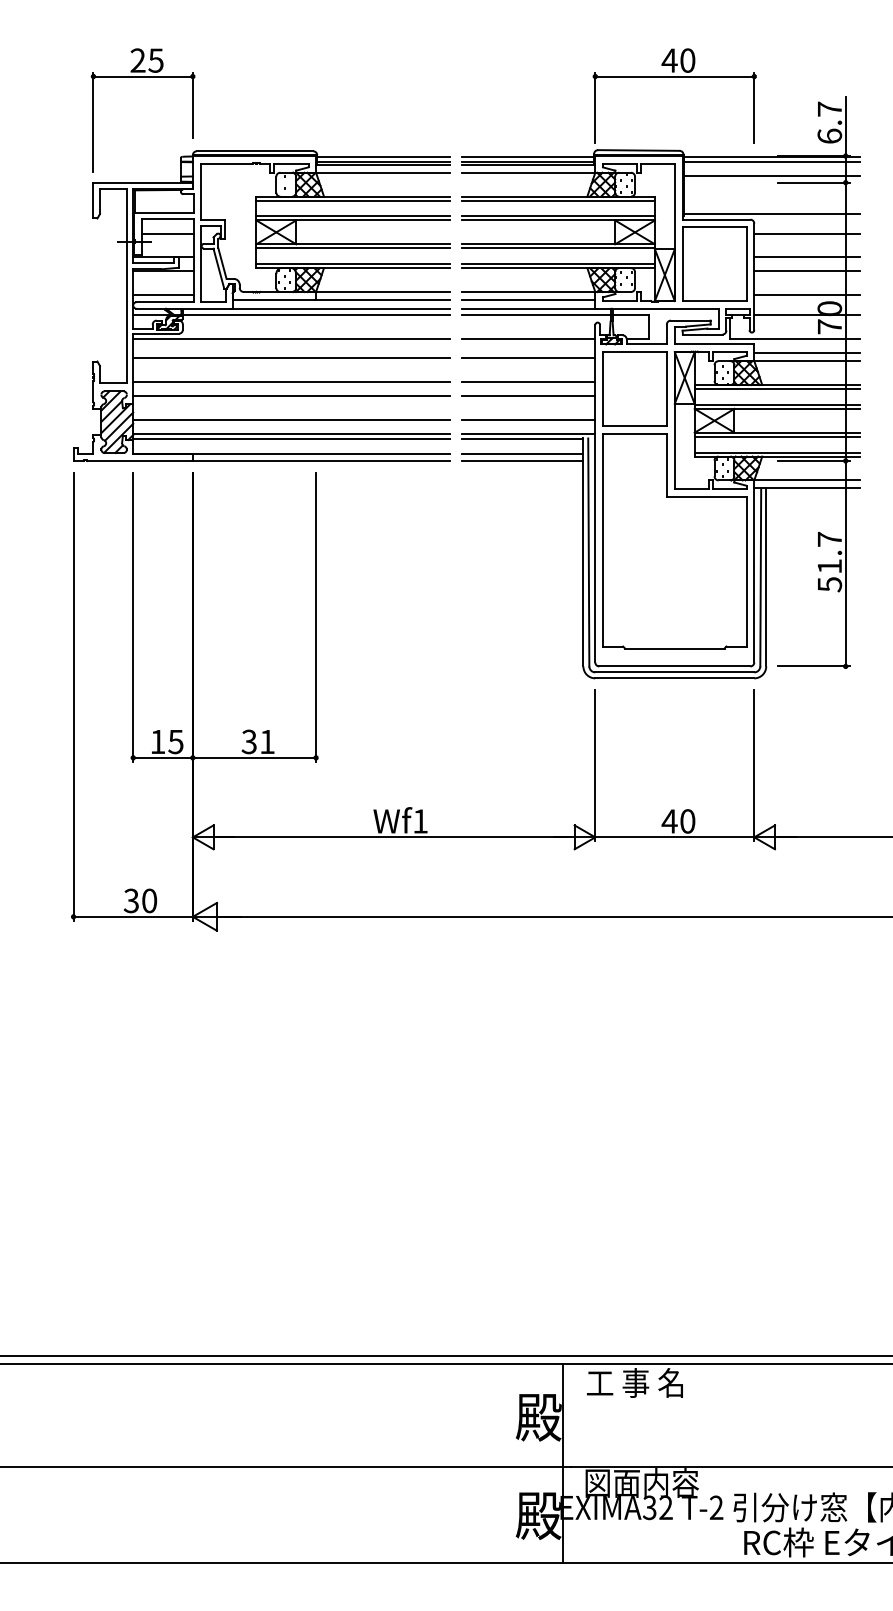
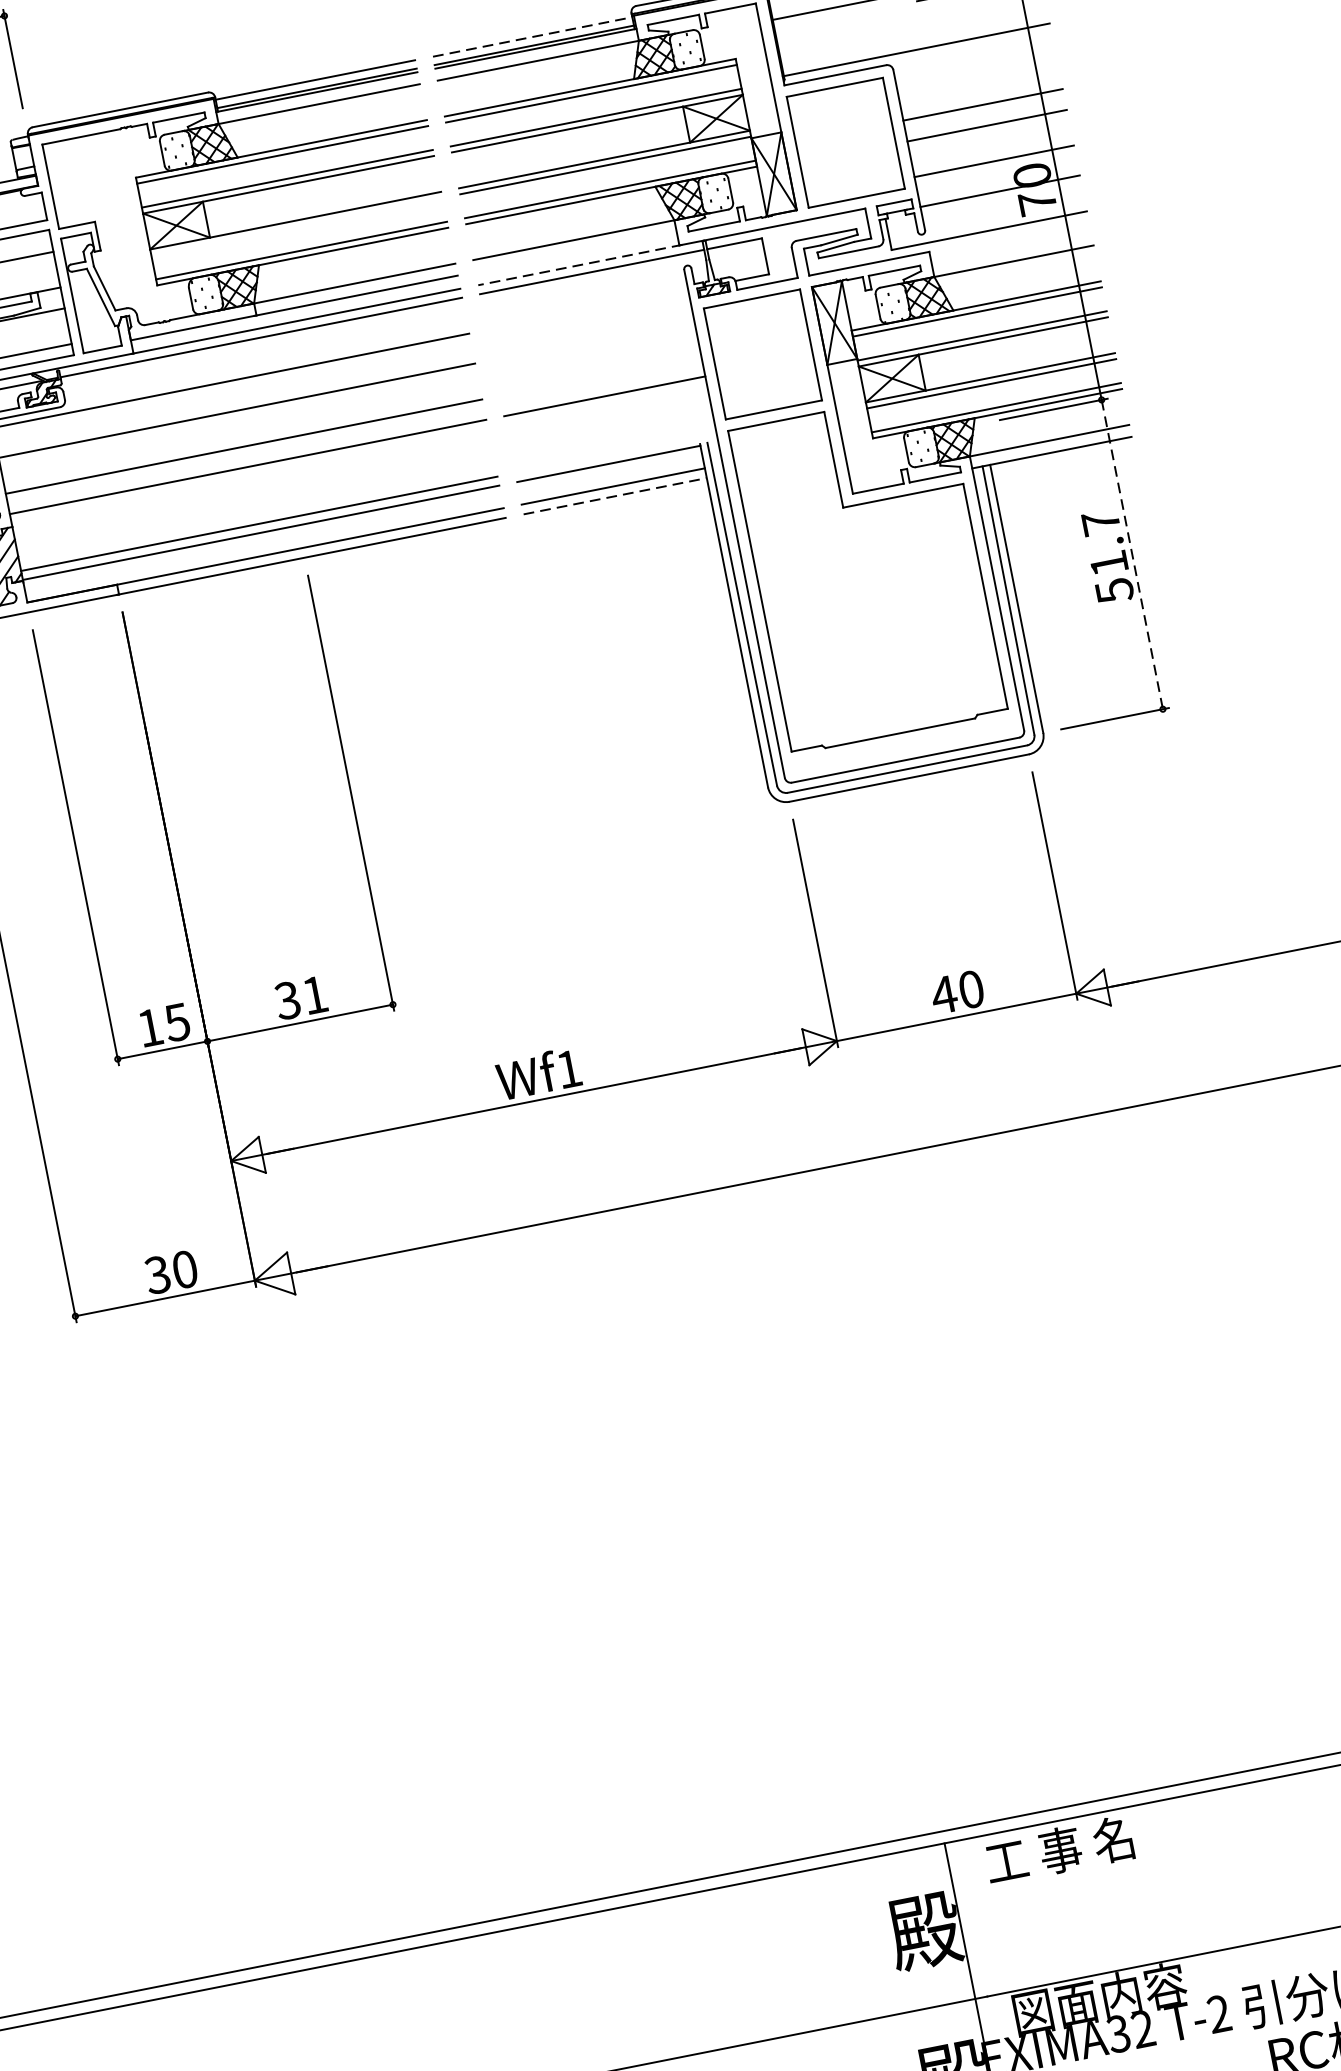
line: (528, 156) -> (533, 36), solid -> dashed
line: (807, 233) -> (976, 69), removed
line: (352, 248) -> (296, 227), removed
line: (528, 299) -> (576, 251), removed
line: (529, 308) -> (580, 264), solid -> dashed
line: (528, 338) -> (587, 310), removed
line: (807, 353) -> (1012, 249), removed
line: (528, 358) -> (593, 340), removed
line: (528, 382) -> (600, 376), removed
line: (291, 419) -> (255, 502), removed
line: (528, 419) -> (611, 432), removed
line: (528, 433) -> (616, 453), removed
line: (522, 460) -> (615, 495), solid -> dashed
line: (845, 563) -> (1131, 554), solid -> dashed

